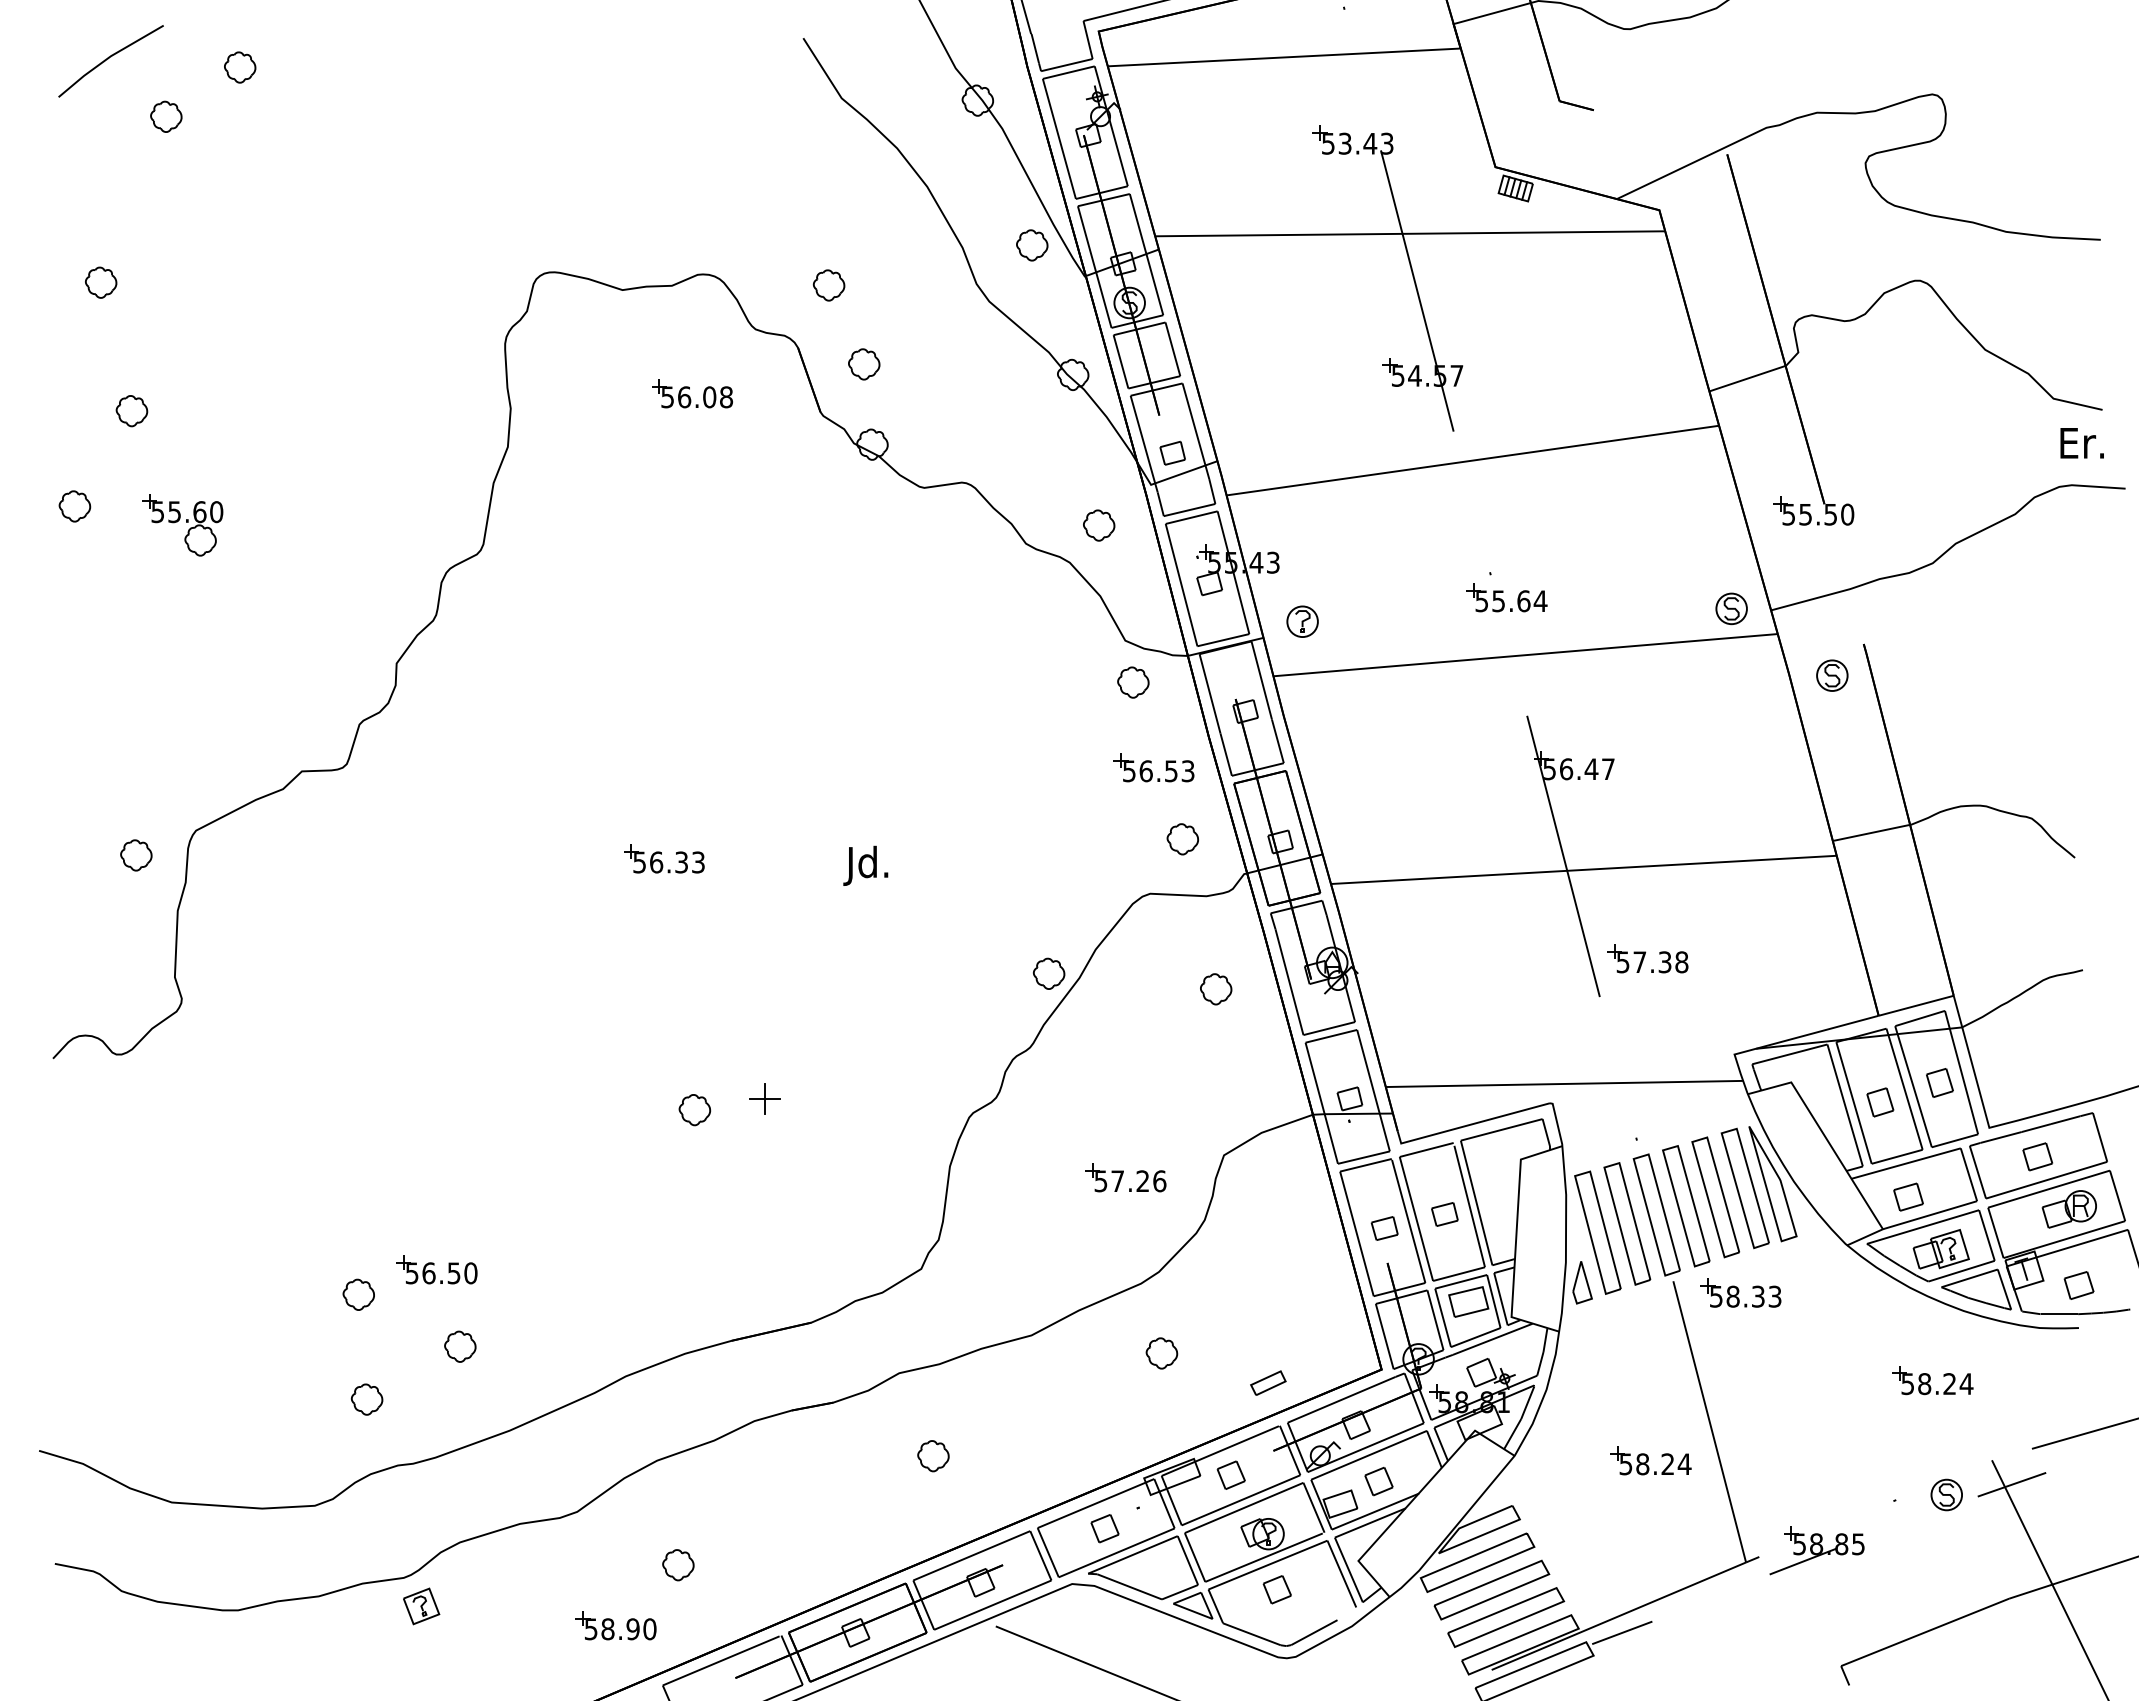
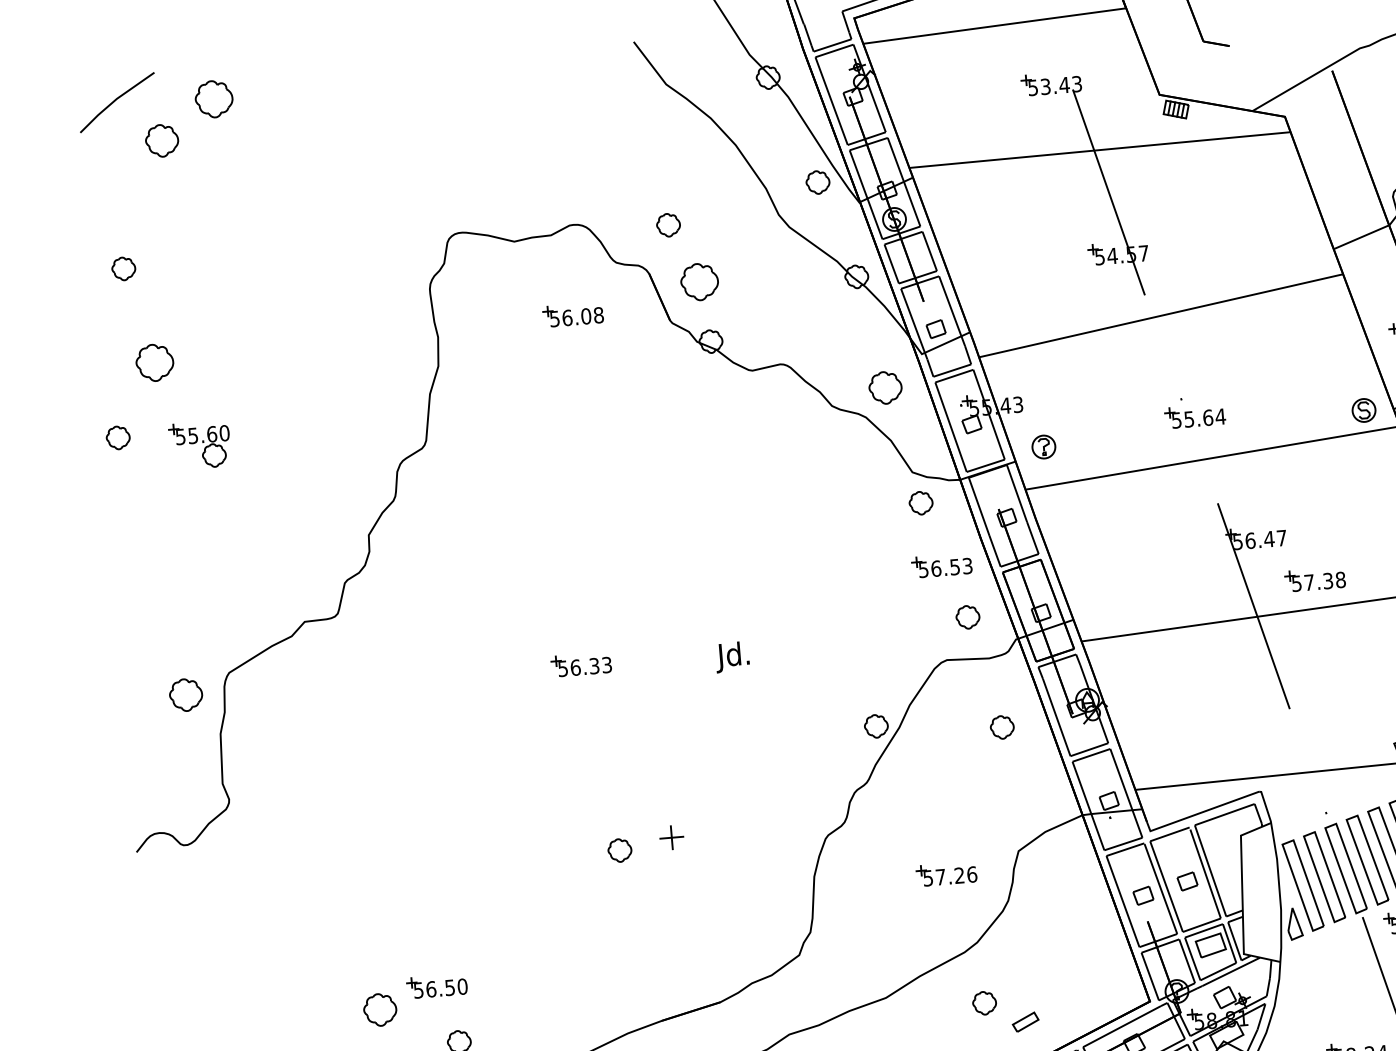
part: (240, 67) -> (214, 99), size x1.6
part: (166, 116) -> (162, 140), size x1.4
part: (864, 364) -> (699, 282), size x1.6
part: (131, 411) -> (154, 363), size x1.6
part: (1099, 525) -> (885, 387), size x1.4
part: (136, 855) -> (186, 695), size x1.4
part: (1647, 958) -> (1314, 579), moved
part: (358, 1294) -> (379, 1009), size x1.4
part: (1268, 1382) -> (1025, 1021), moved

